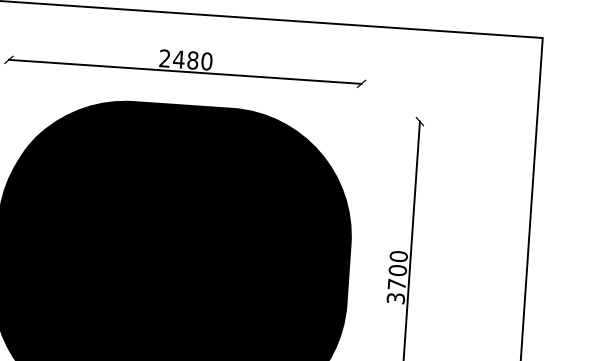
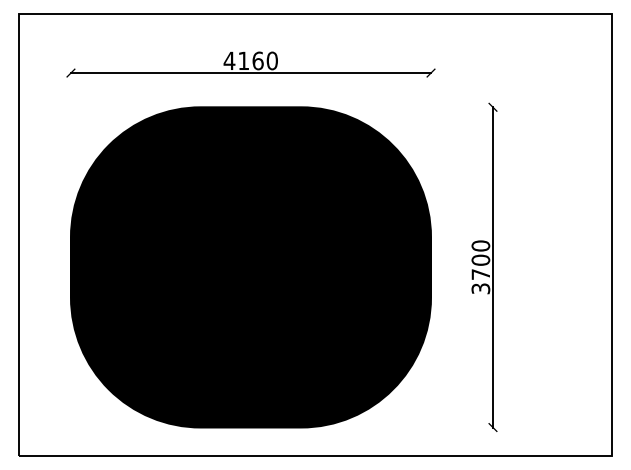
text: (178, 59) -> (243, 60), 2480 -> 4160

